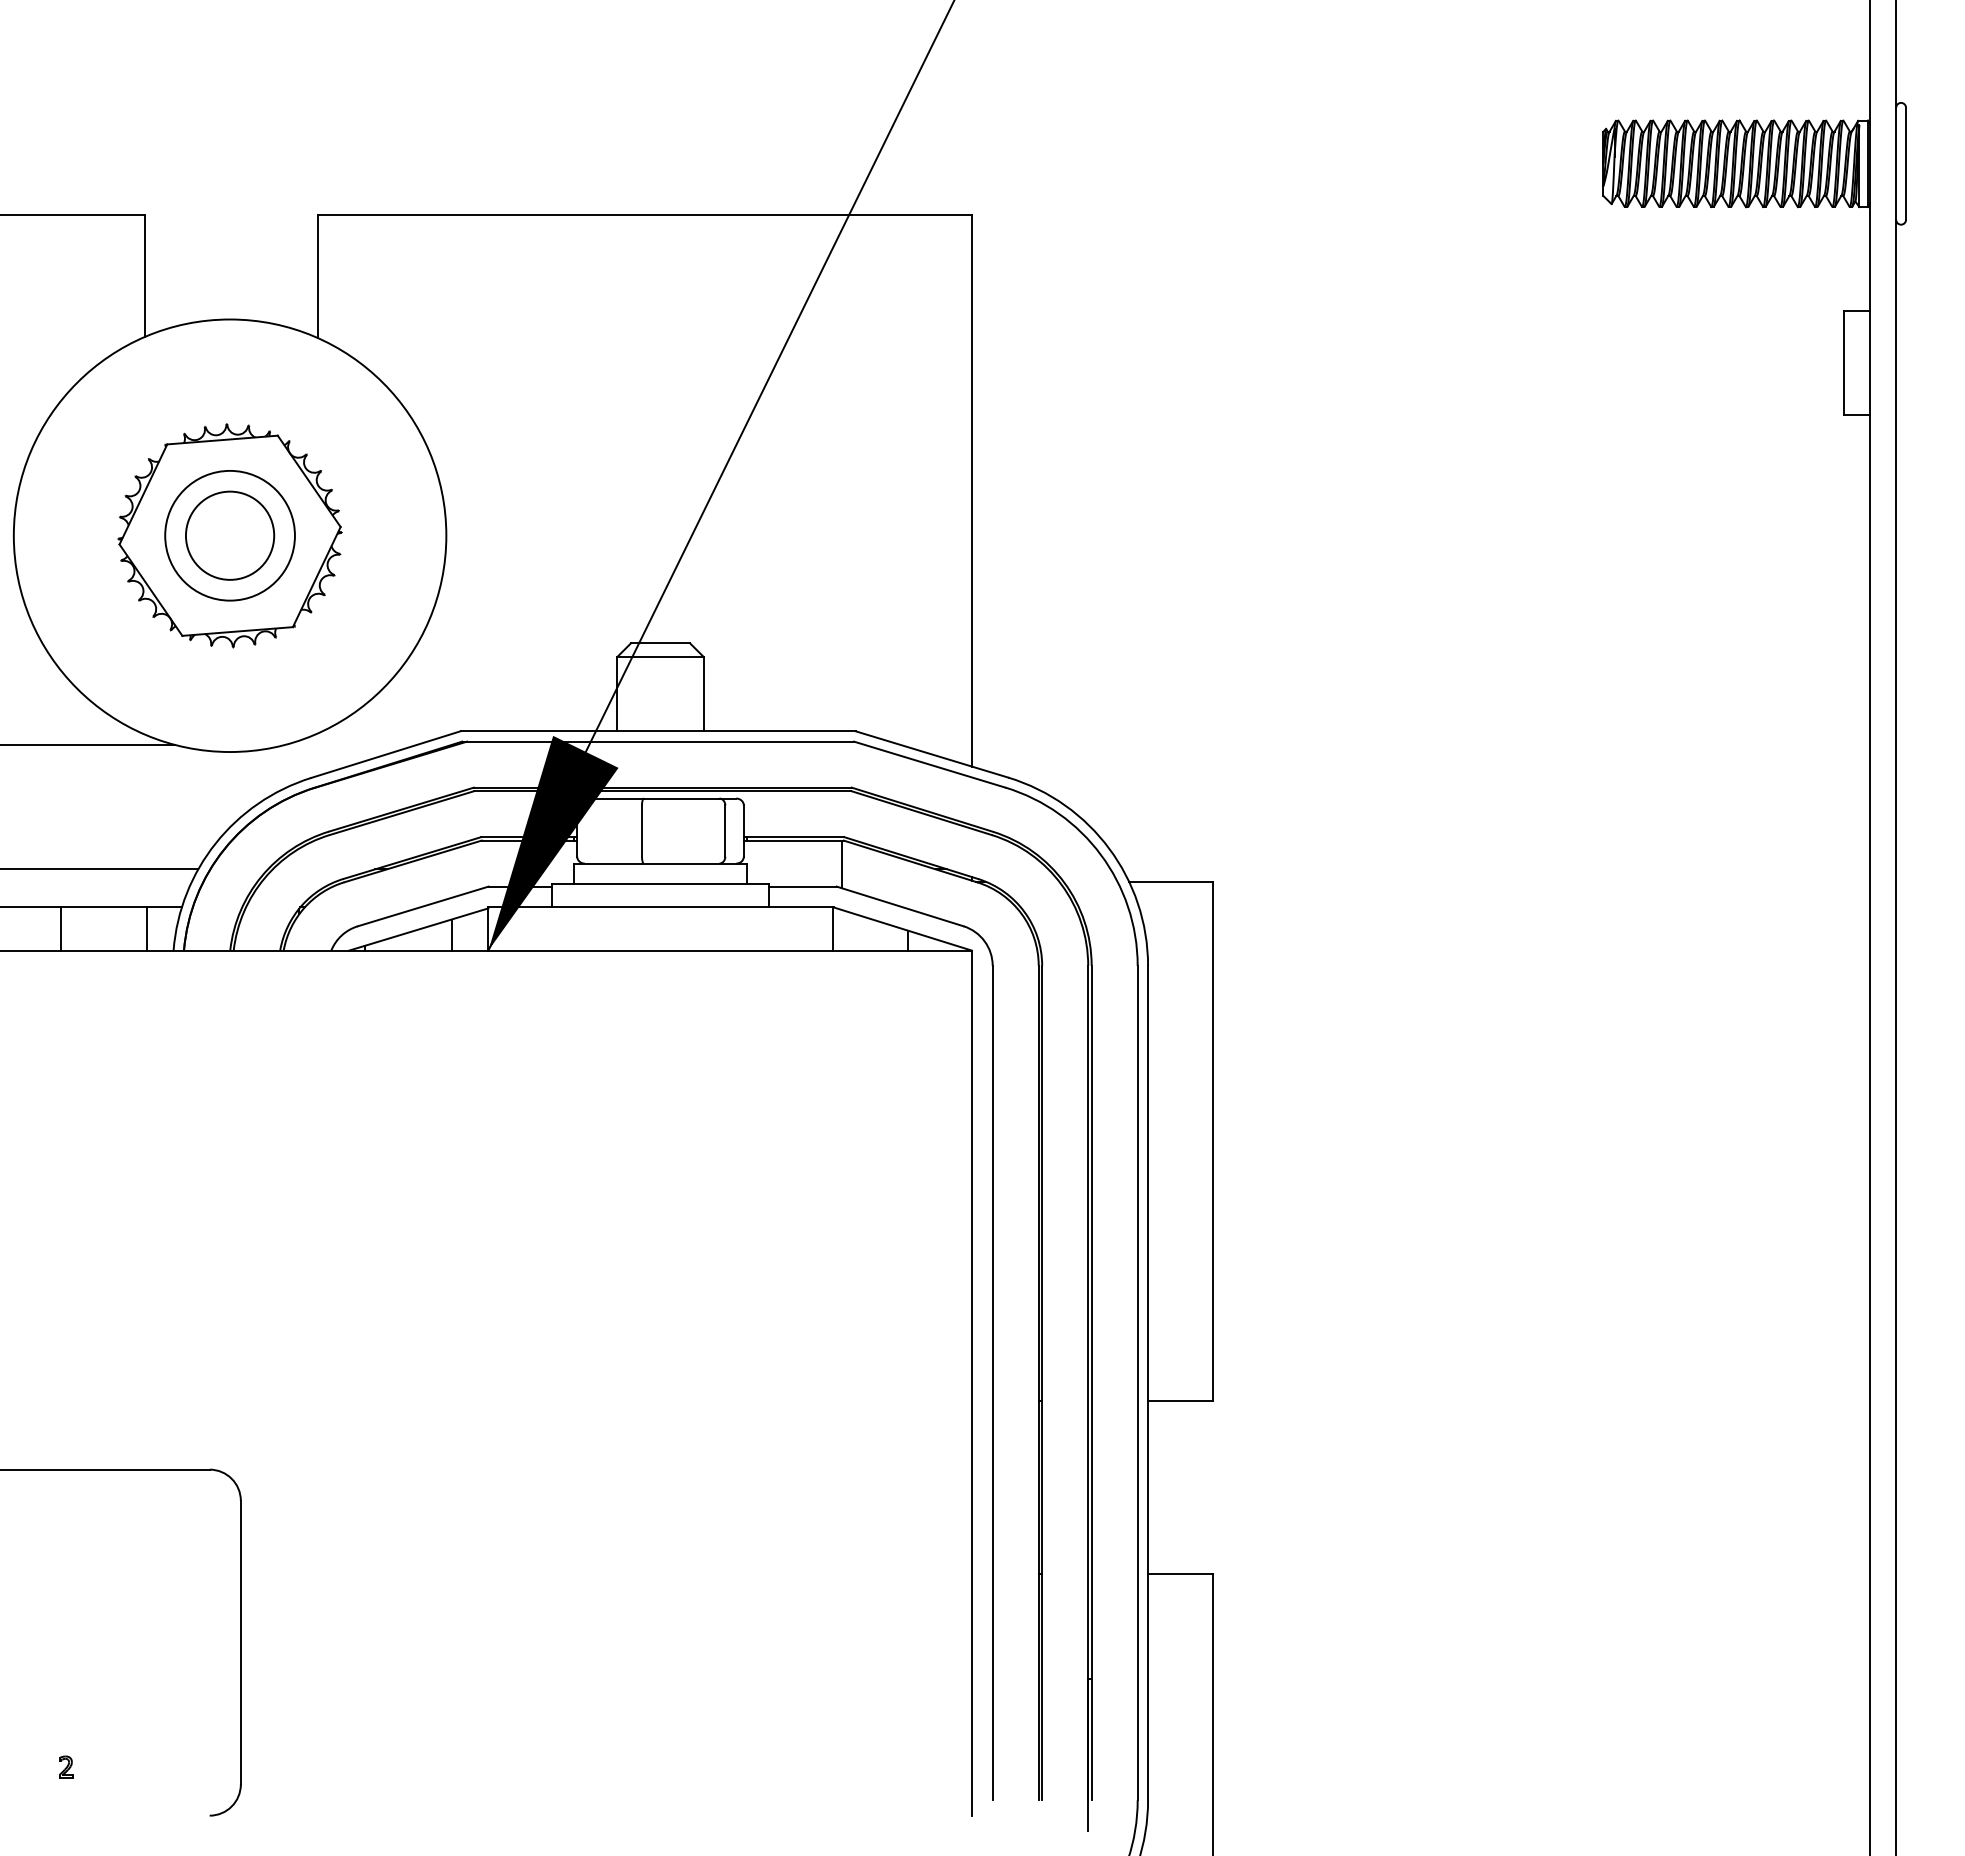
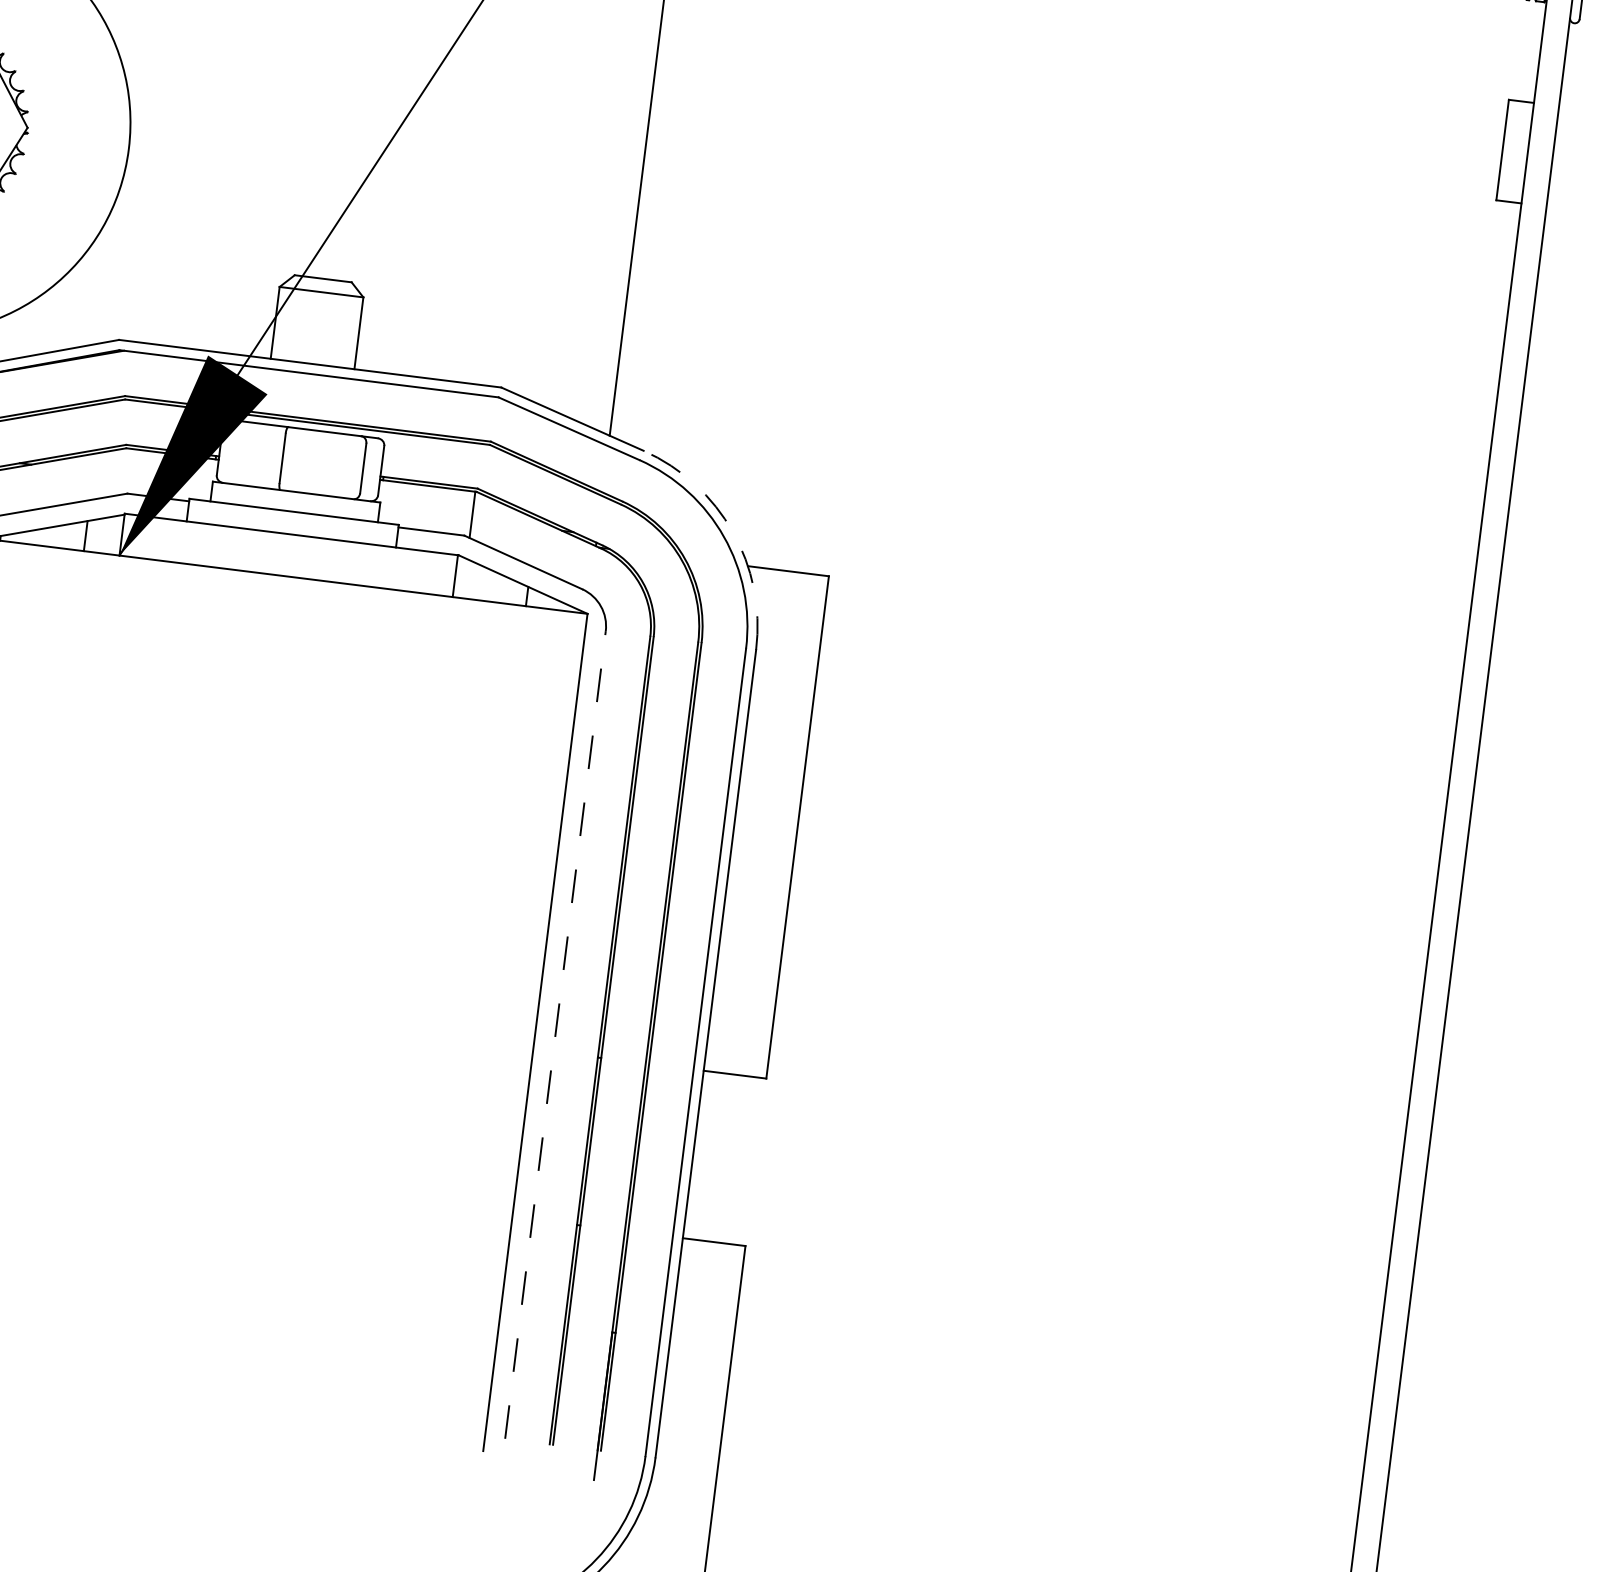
arc: (1109, 848) -> (732, 531), solid -> dashed
line: (992, 1382) -> (555, 1034), solid -> dashed

